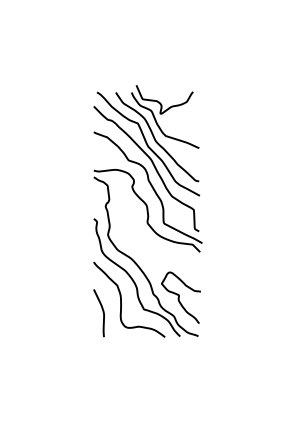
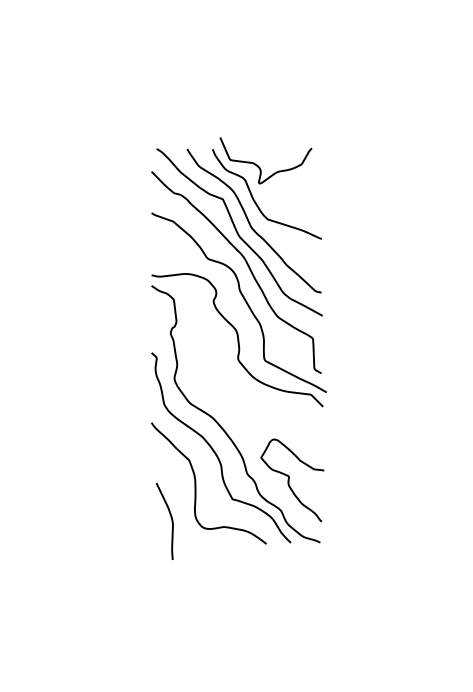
curve: (102, 312) -> (170, 520), moved

